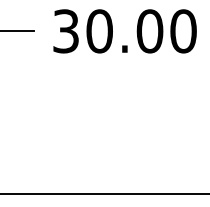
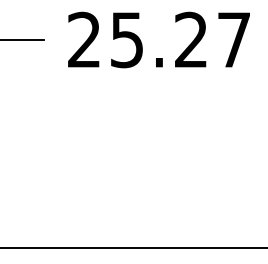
text: (124, 30) -> (159, 39), 30.00 -> 25.27

